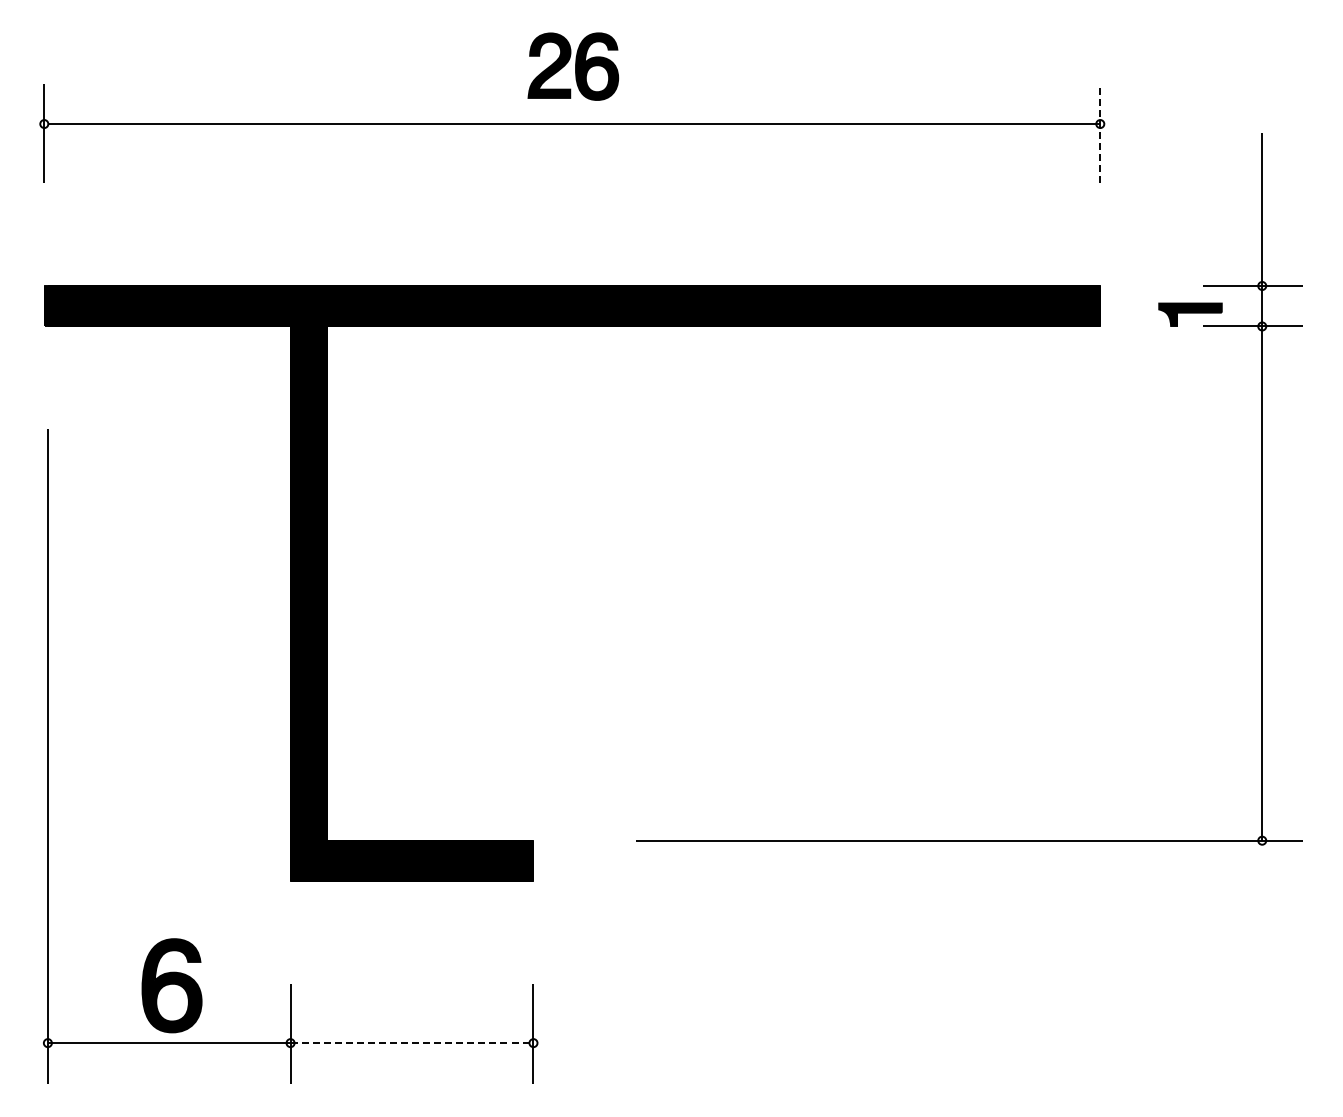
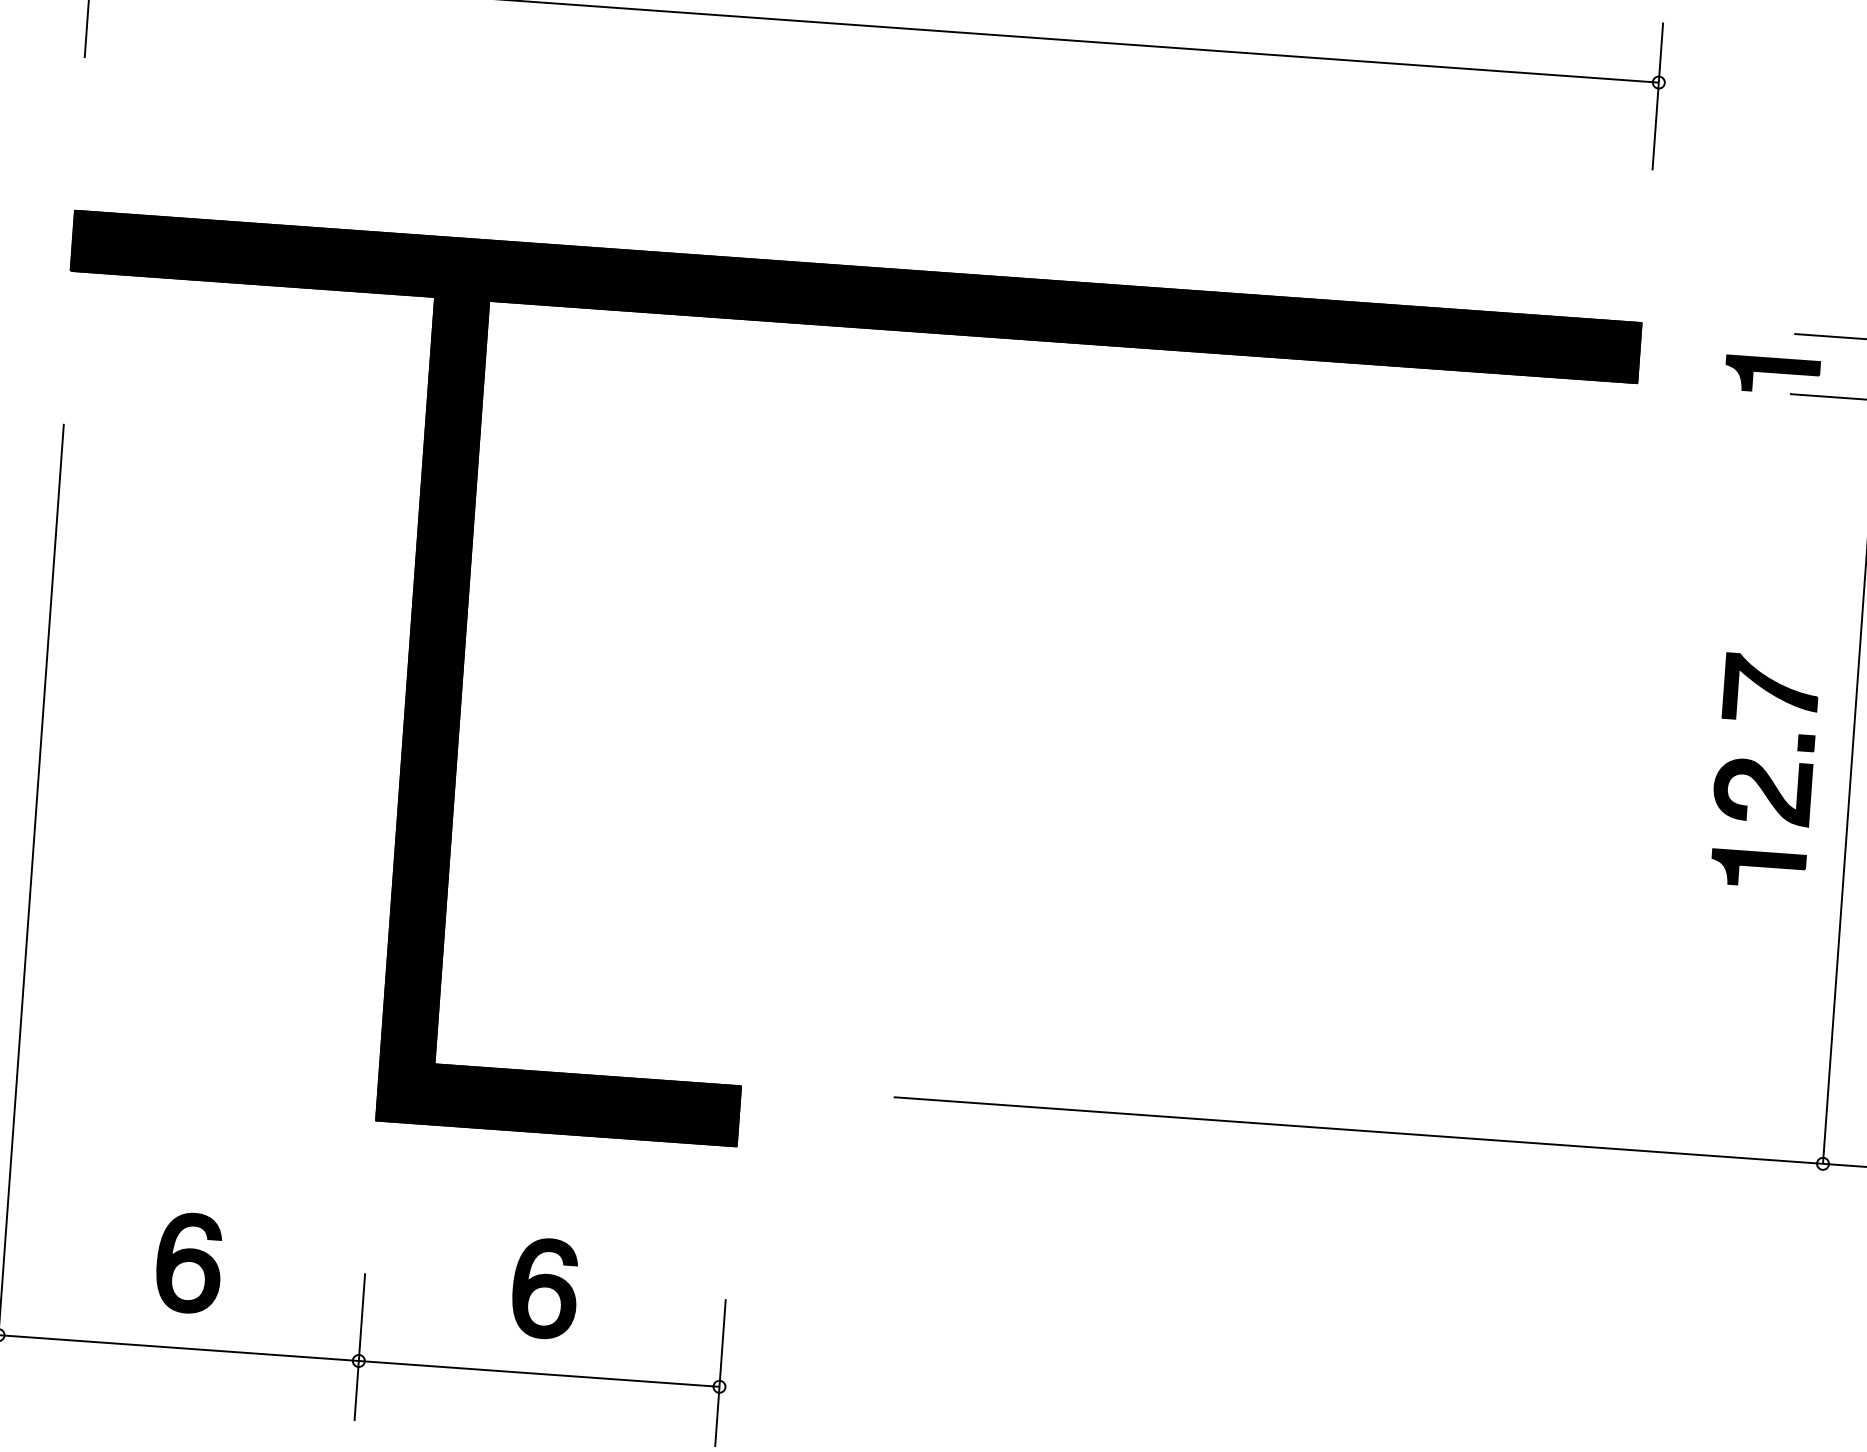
line: (1100, 133) -> (1658, 96), dashed -> solid
part: (1203, 580) -> (1763, 771), added
part: (172, 985) -> (189, 1262), size x0.71
part: (411, 985) -> (544, 1288), added
line: (412, 1043) -> (539, 1374), dashed -> solid

